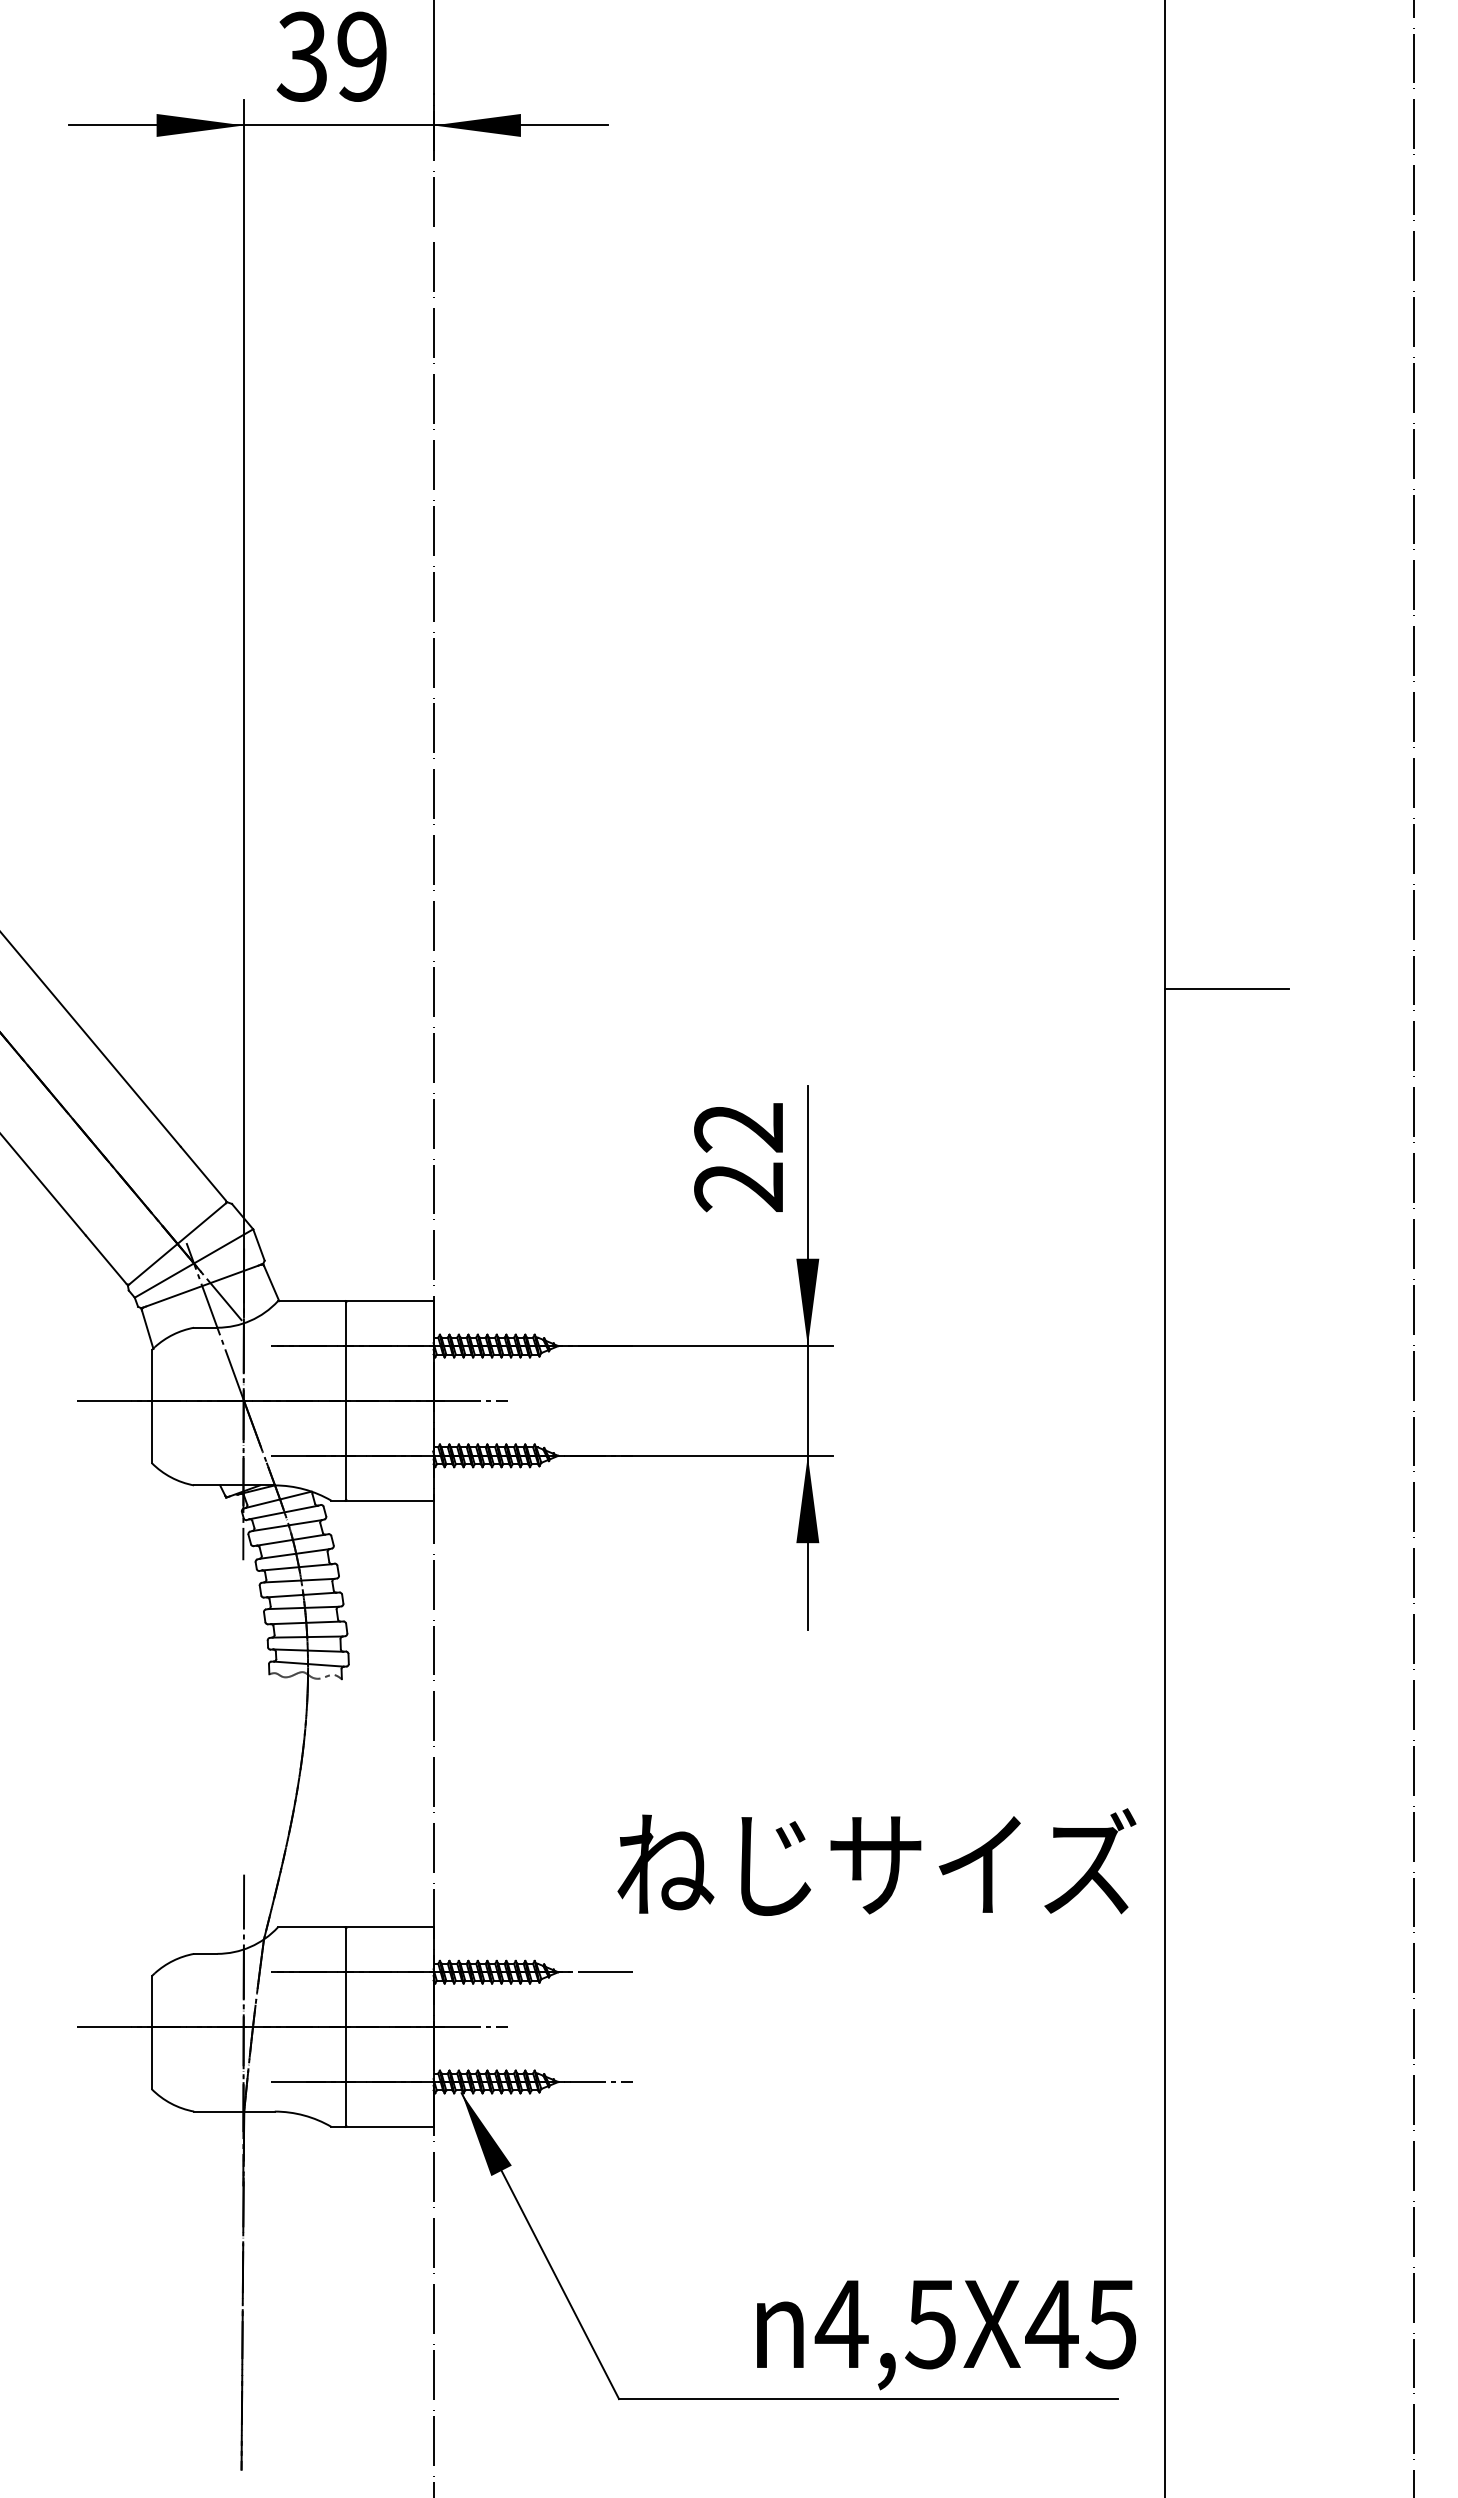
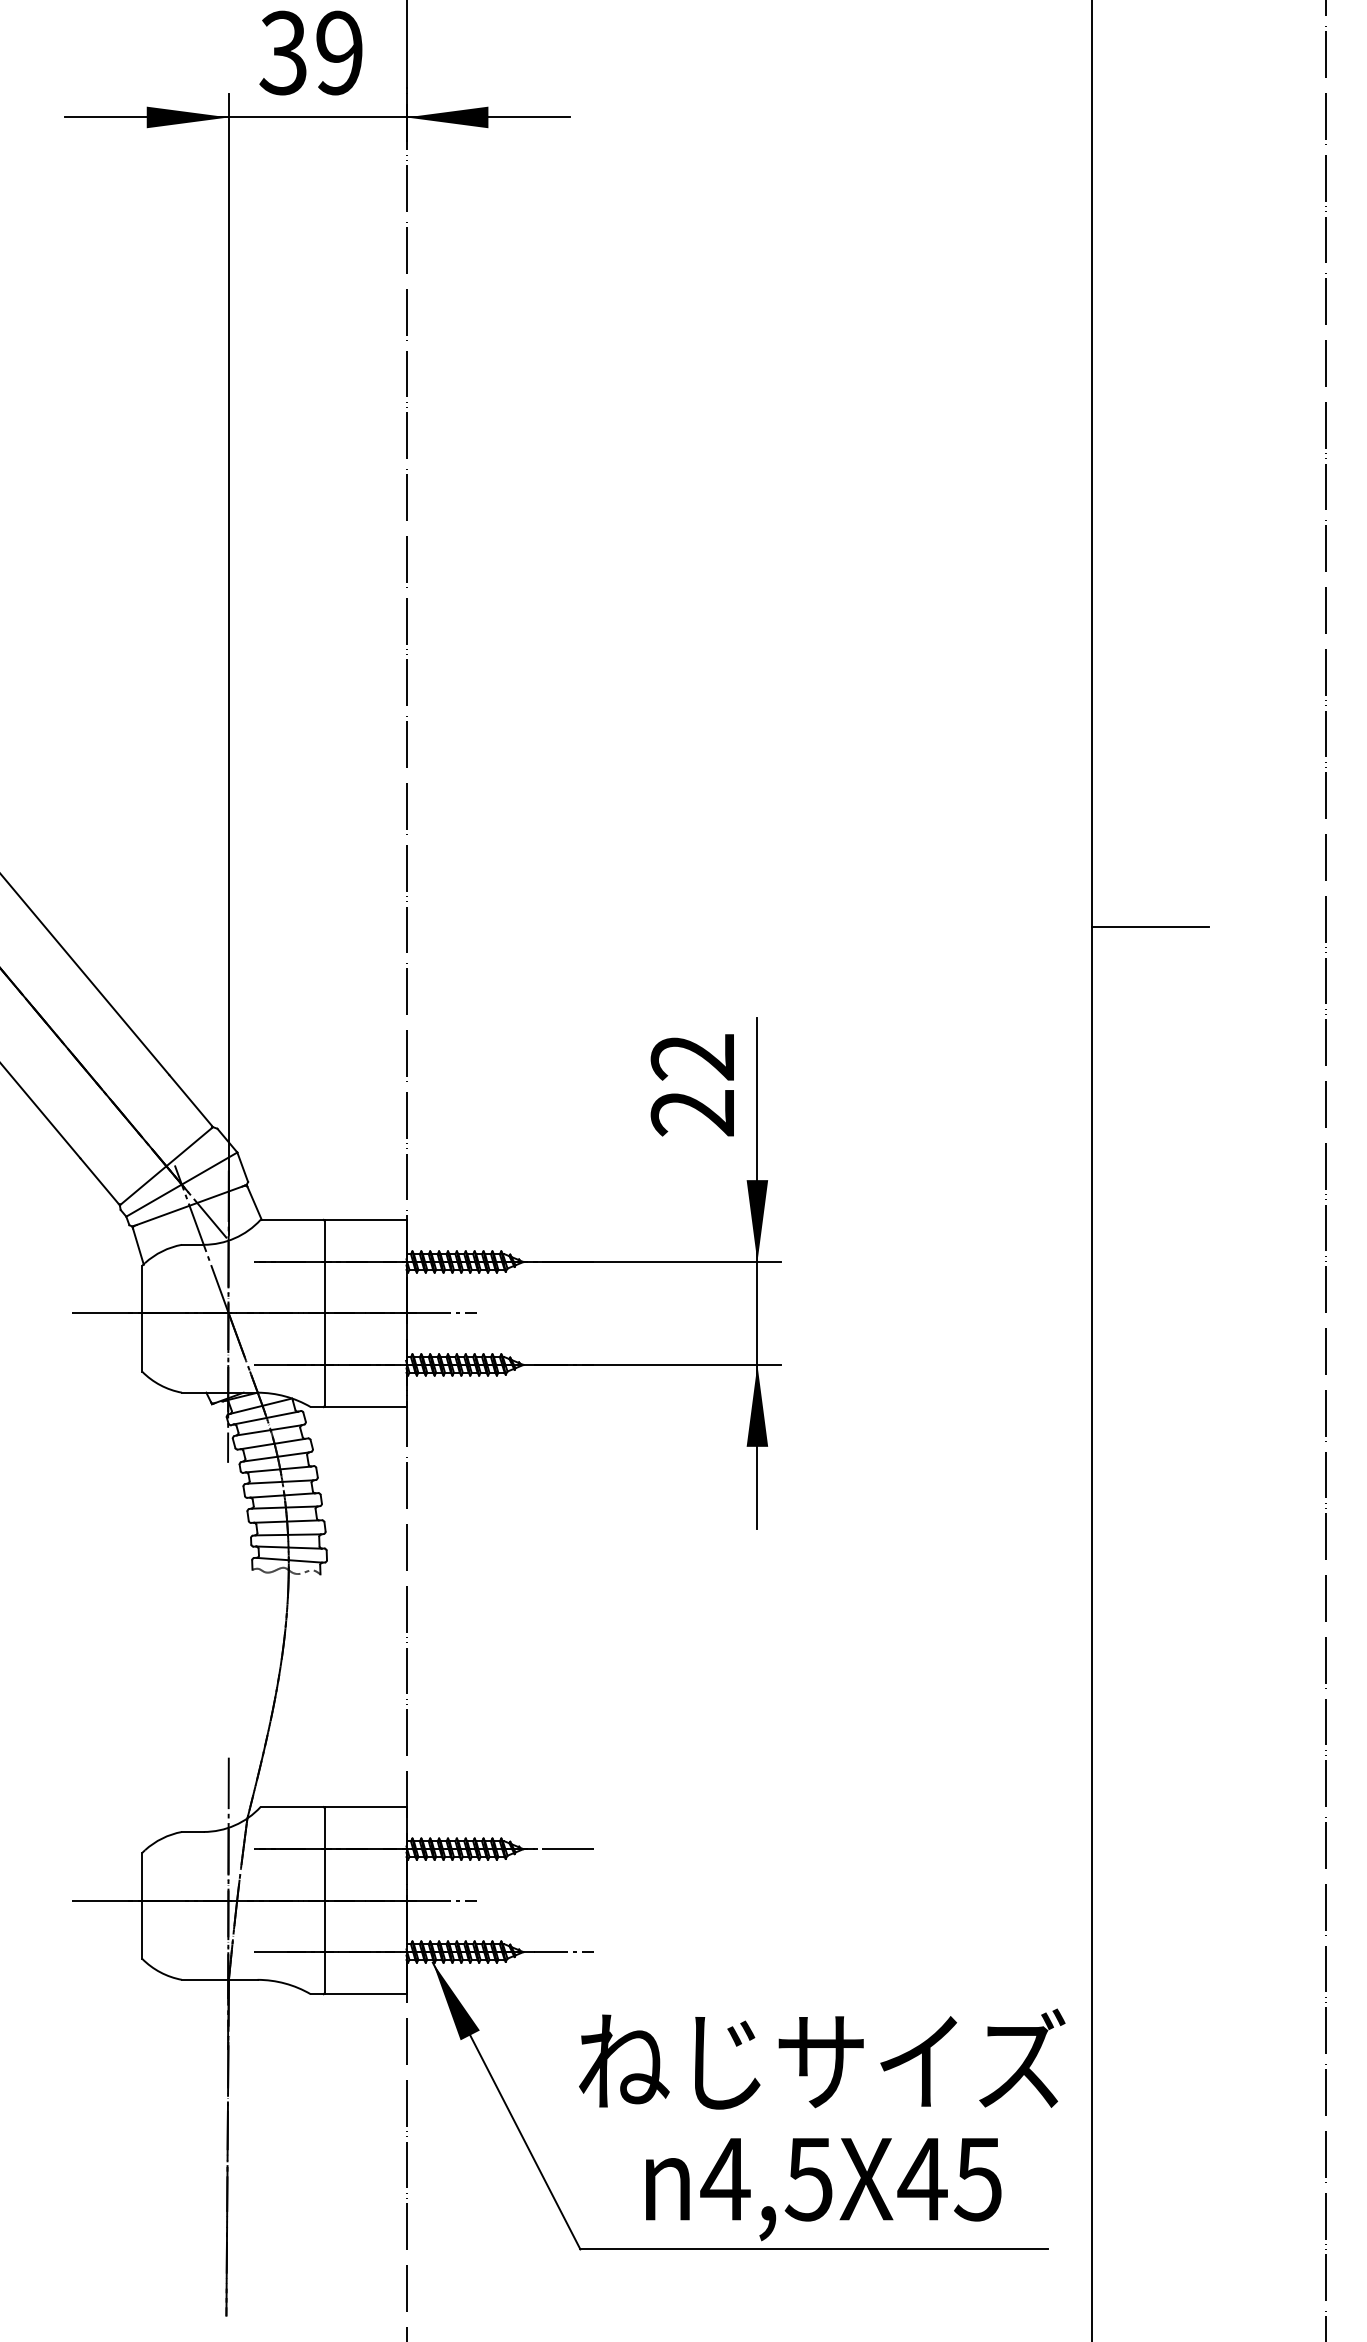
text: (876, 1861) -> (821, 2058), moved
text: (946, 2335) -> (823, 2189), moved

